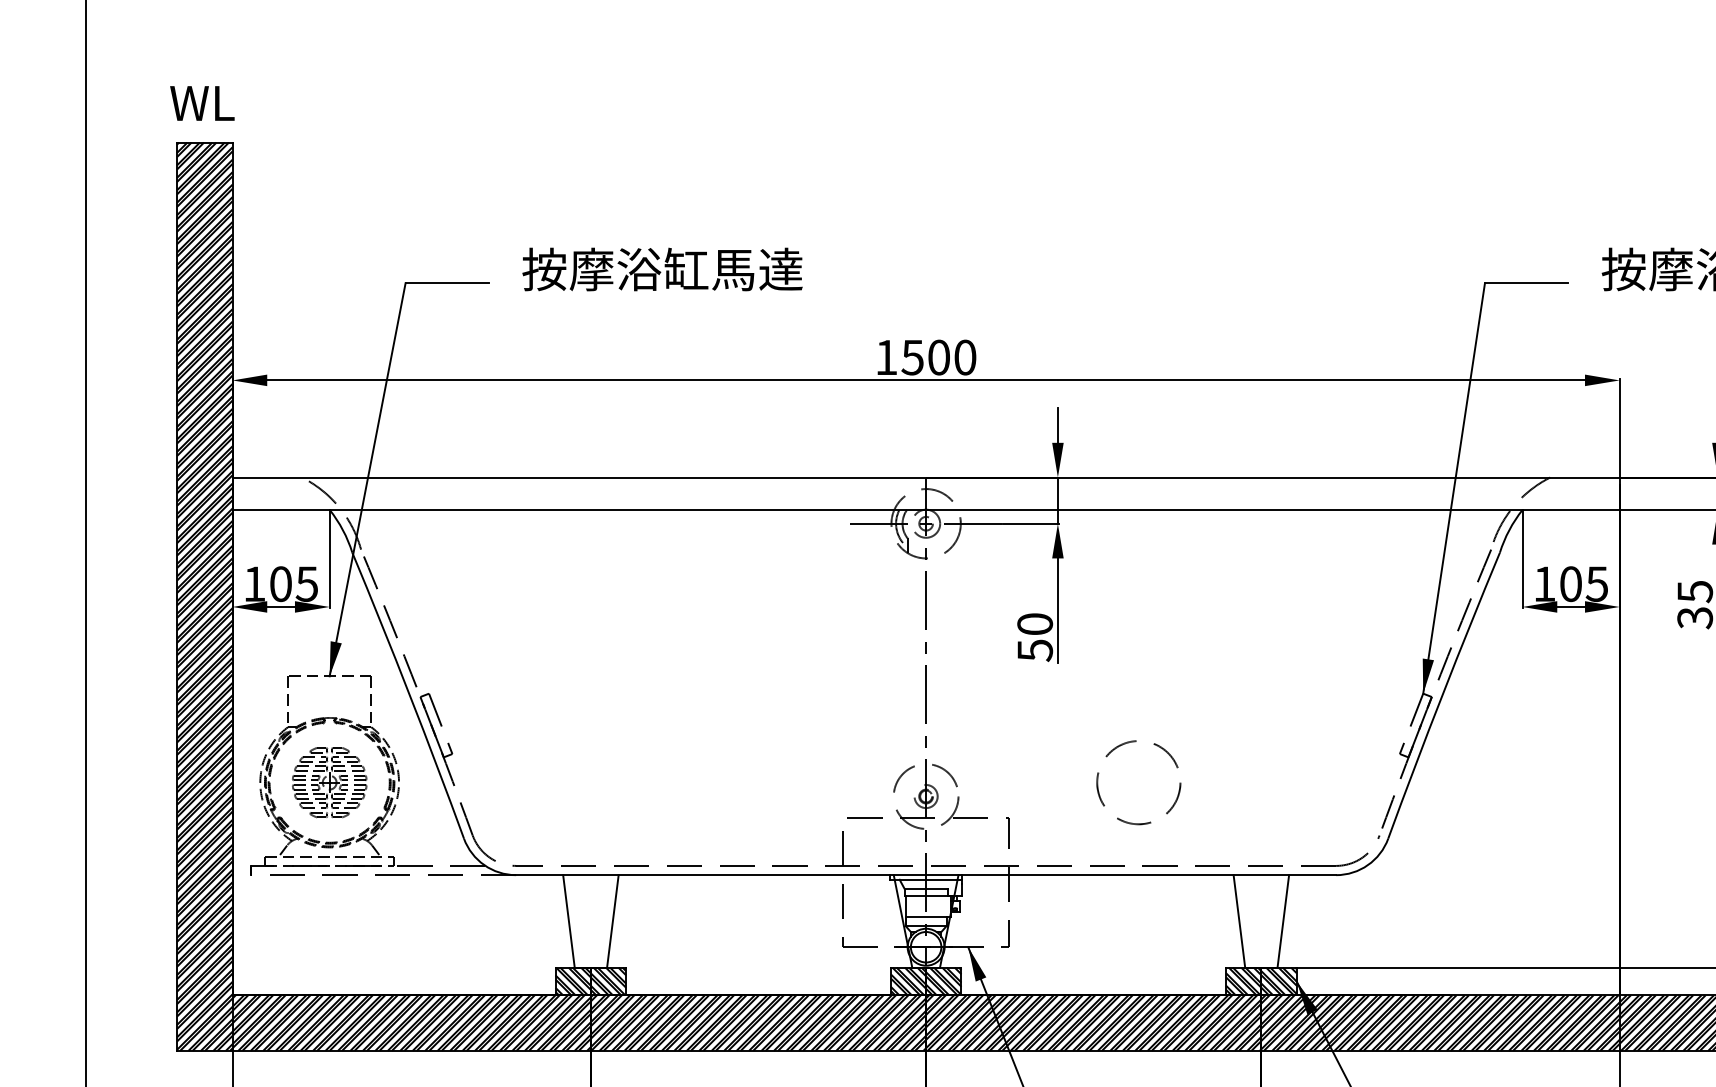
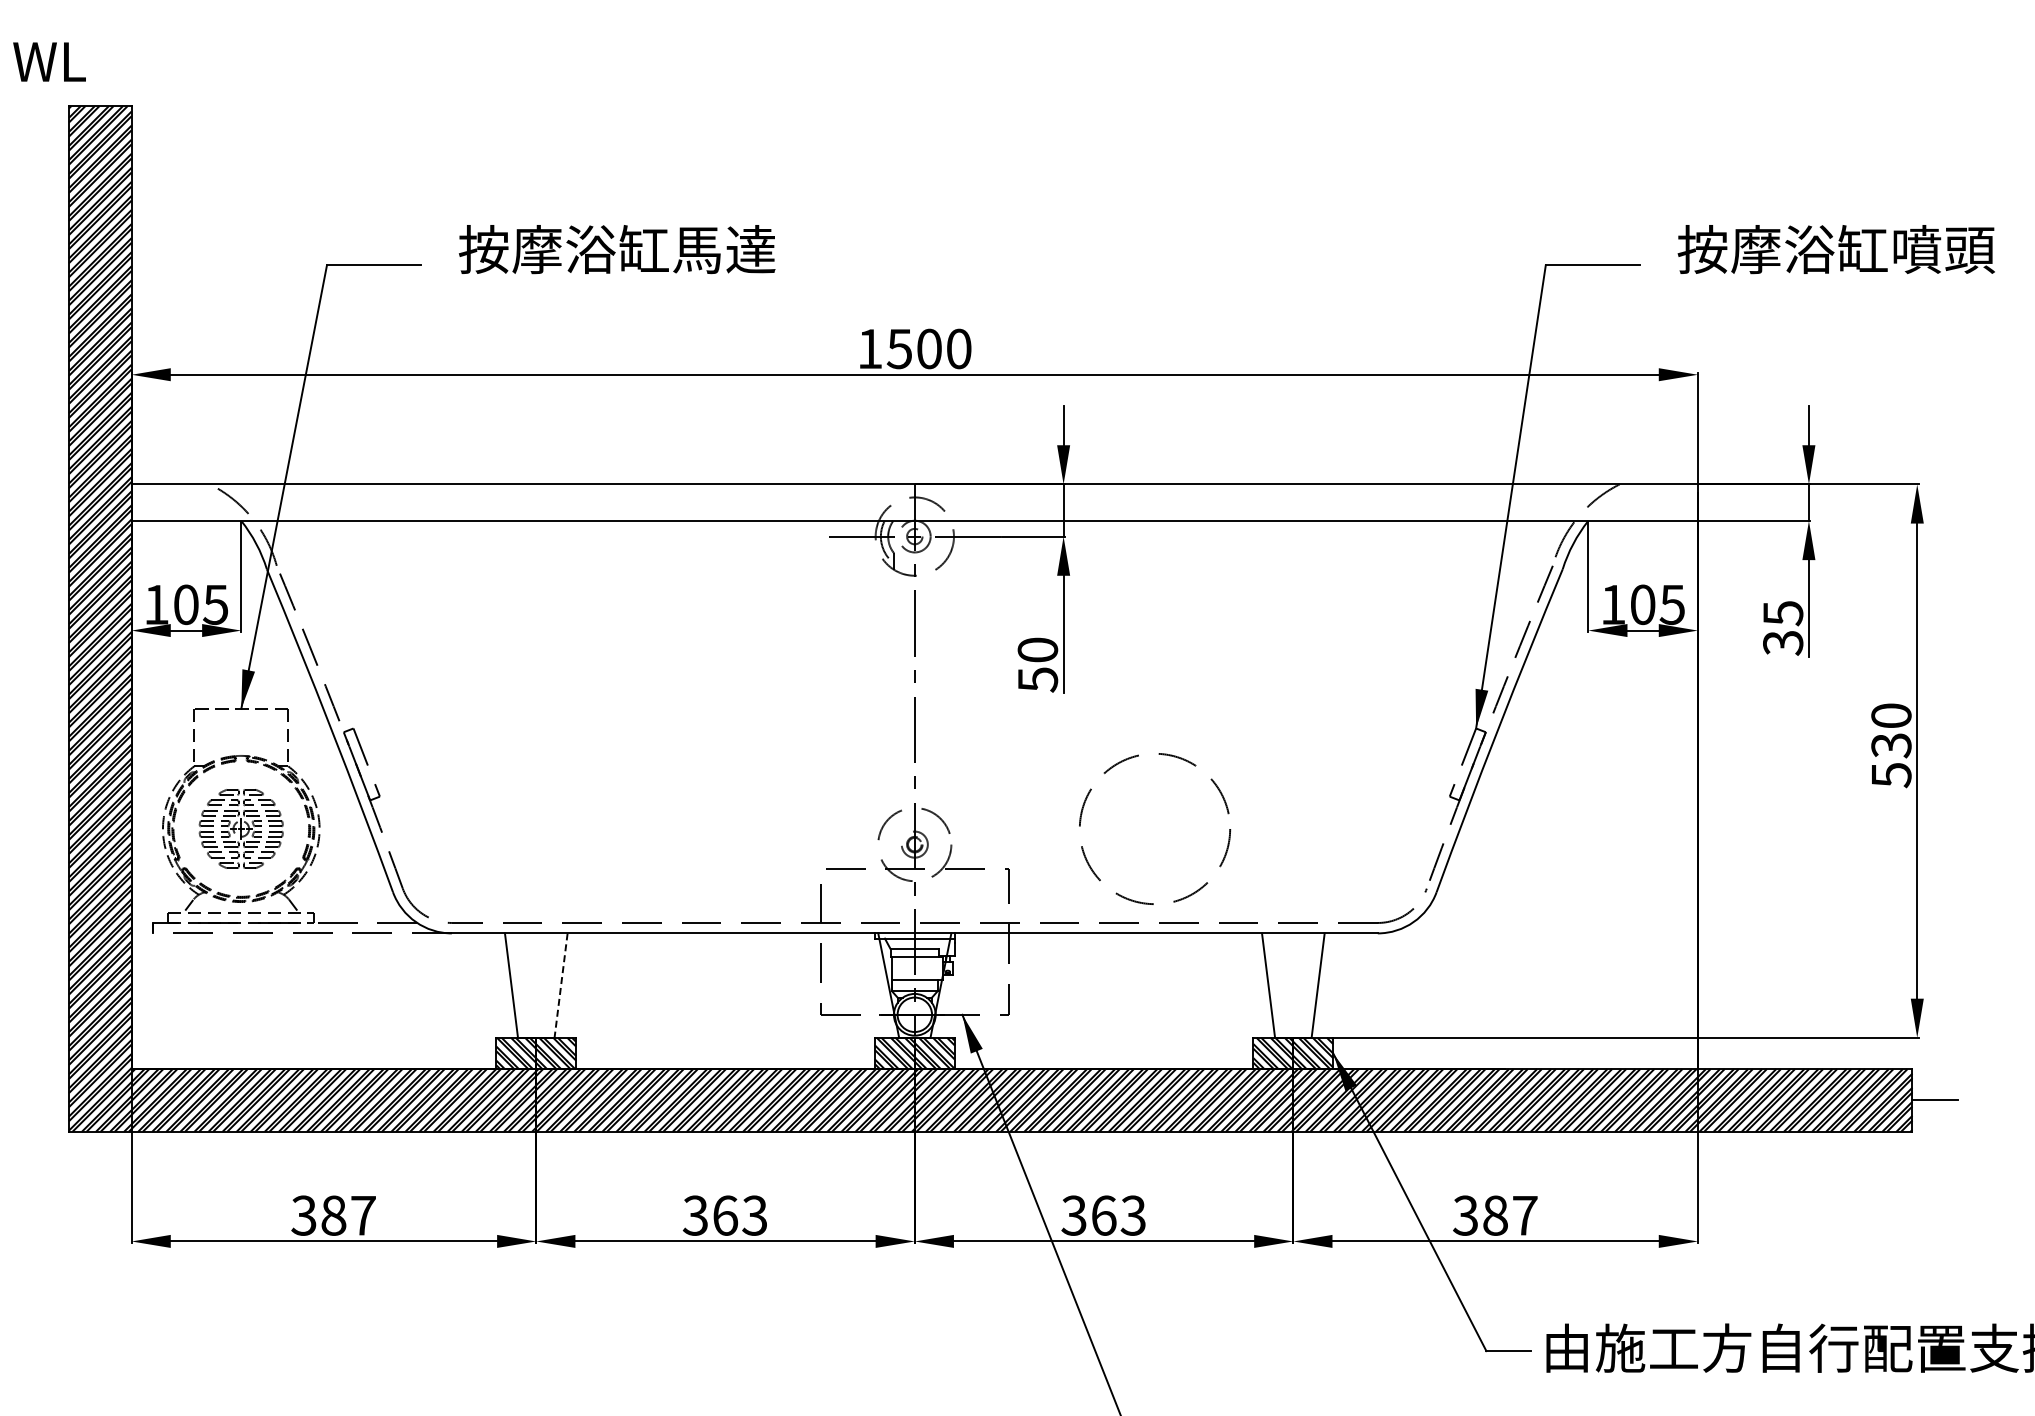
text: (202, 102) -> (49, 61), moved
circle: (1138, 782) -> (1154, 828), size x1.6
line: (613, 921) -> (561, 985), solid -> dashed

